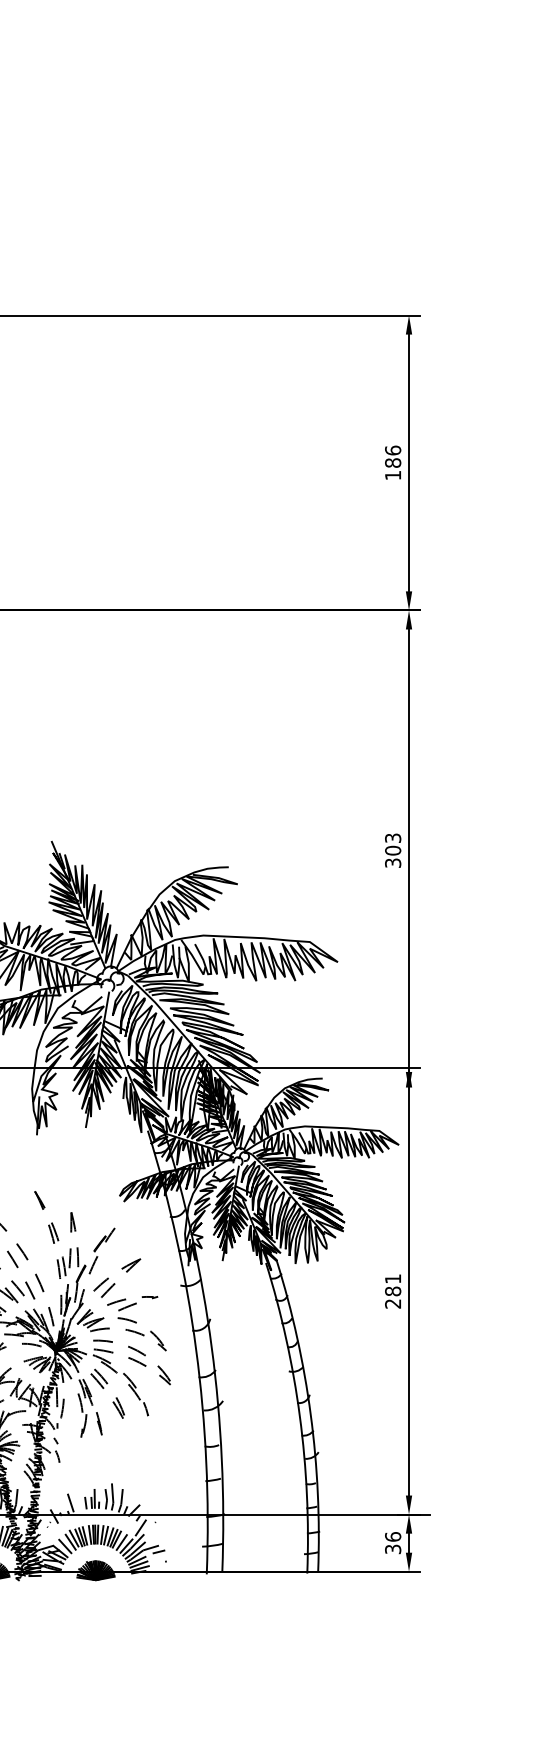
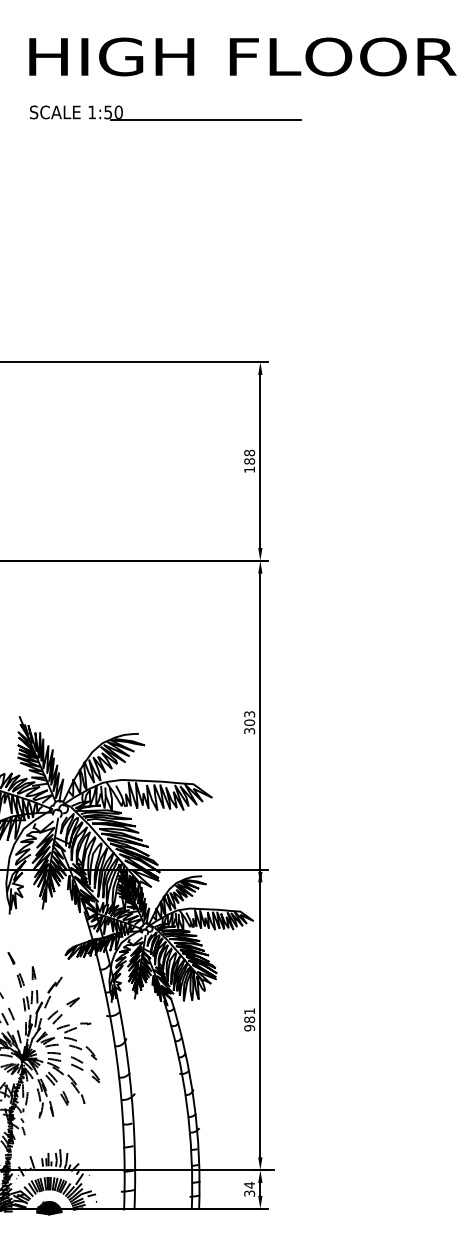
text: (392, 449) -> (249, 452), 186 -> 188
text: (392, 1304) -> (249, 1028), 281 -> 981
text: (392, 1537) -> (249, 1185), 36 -> 34

